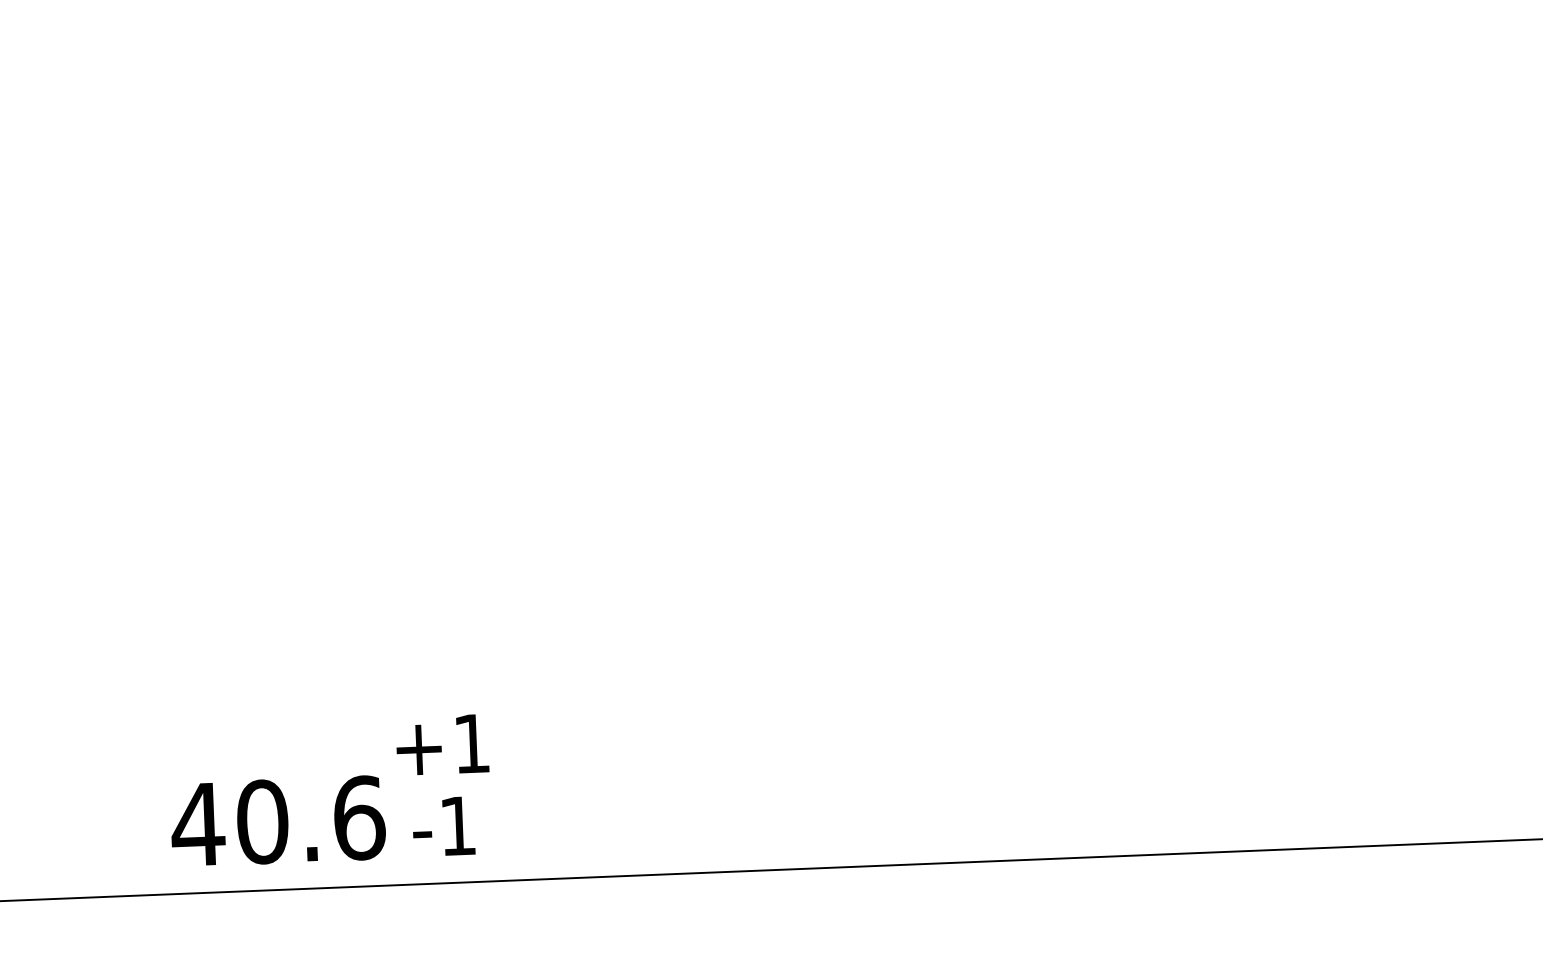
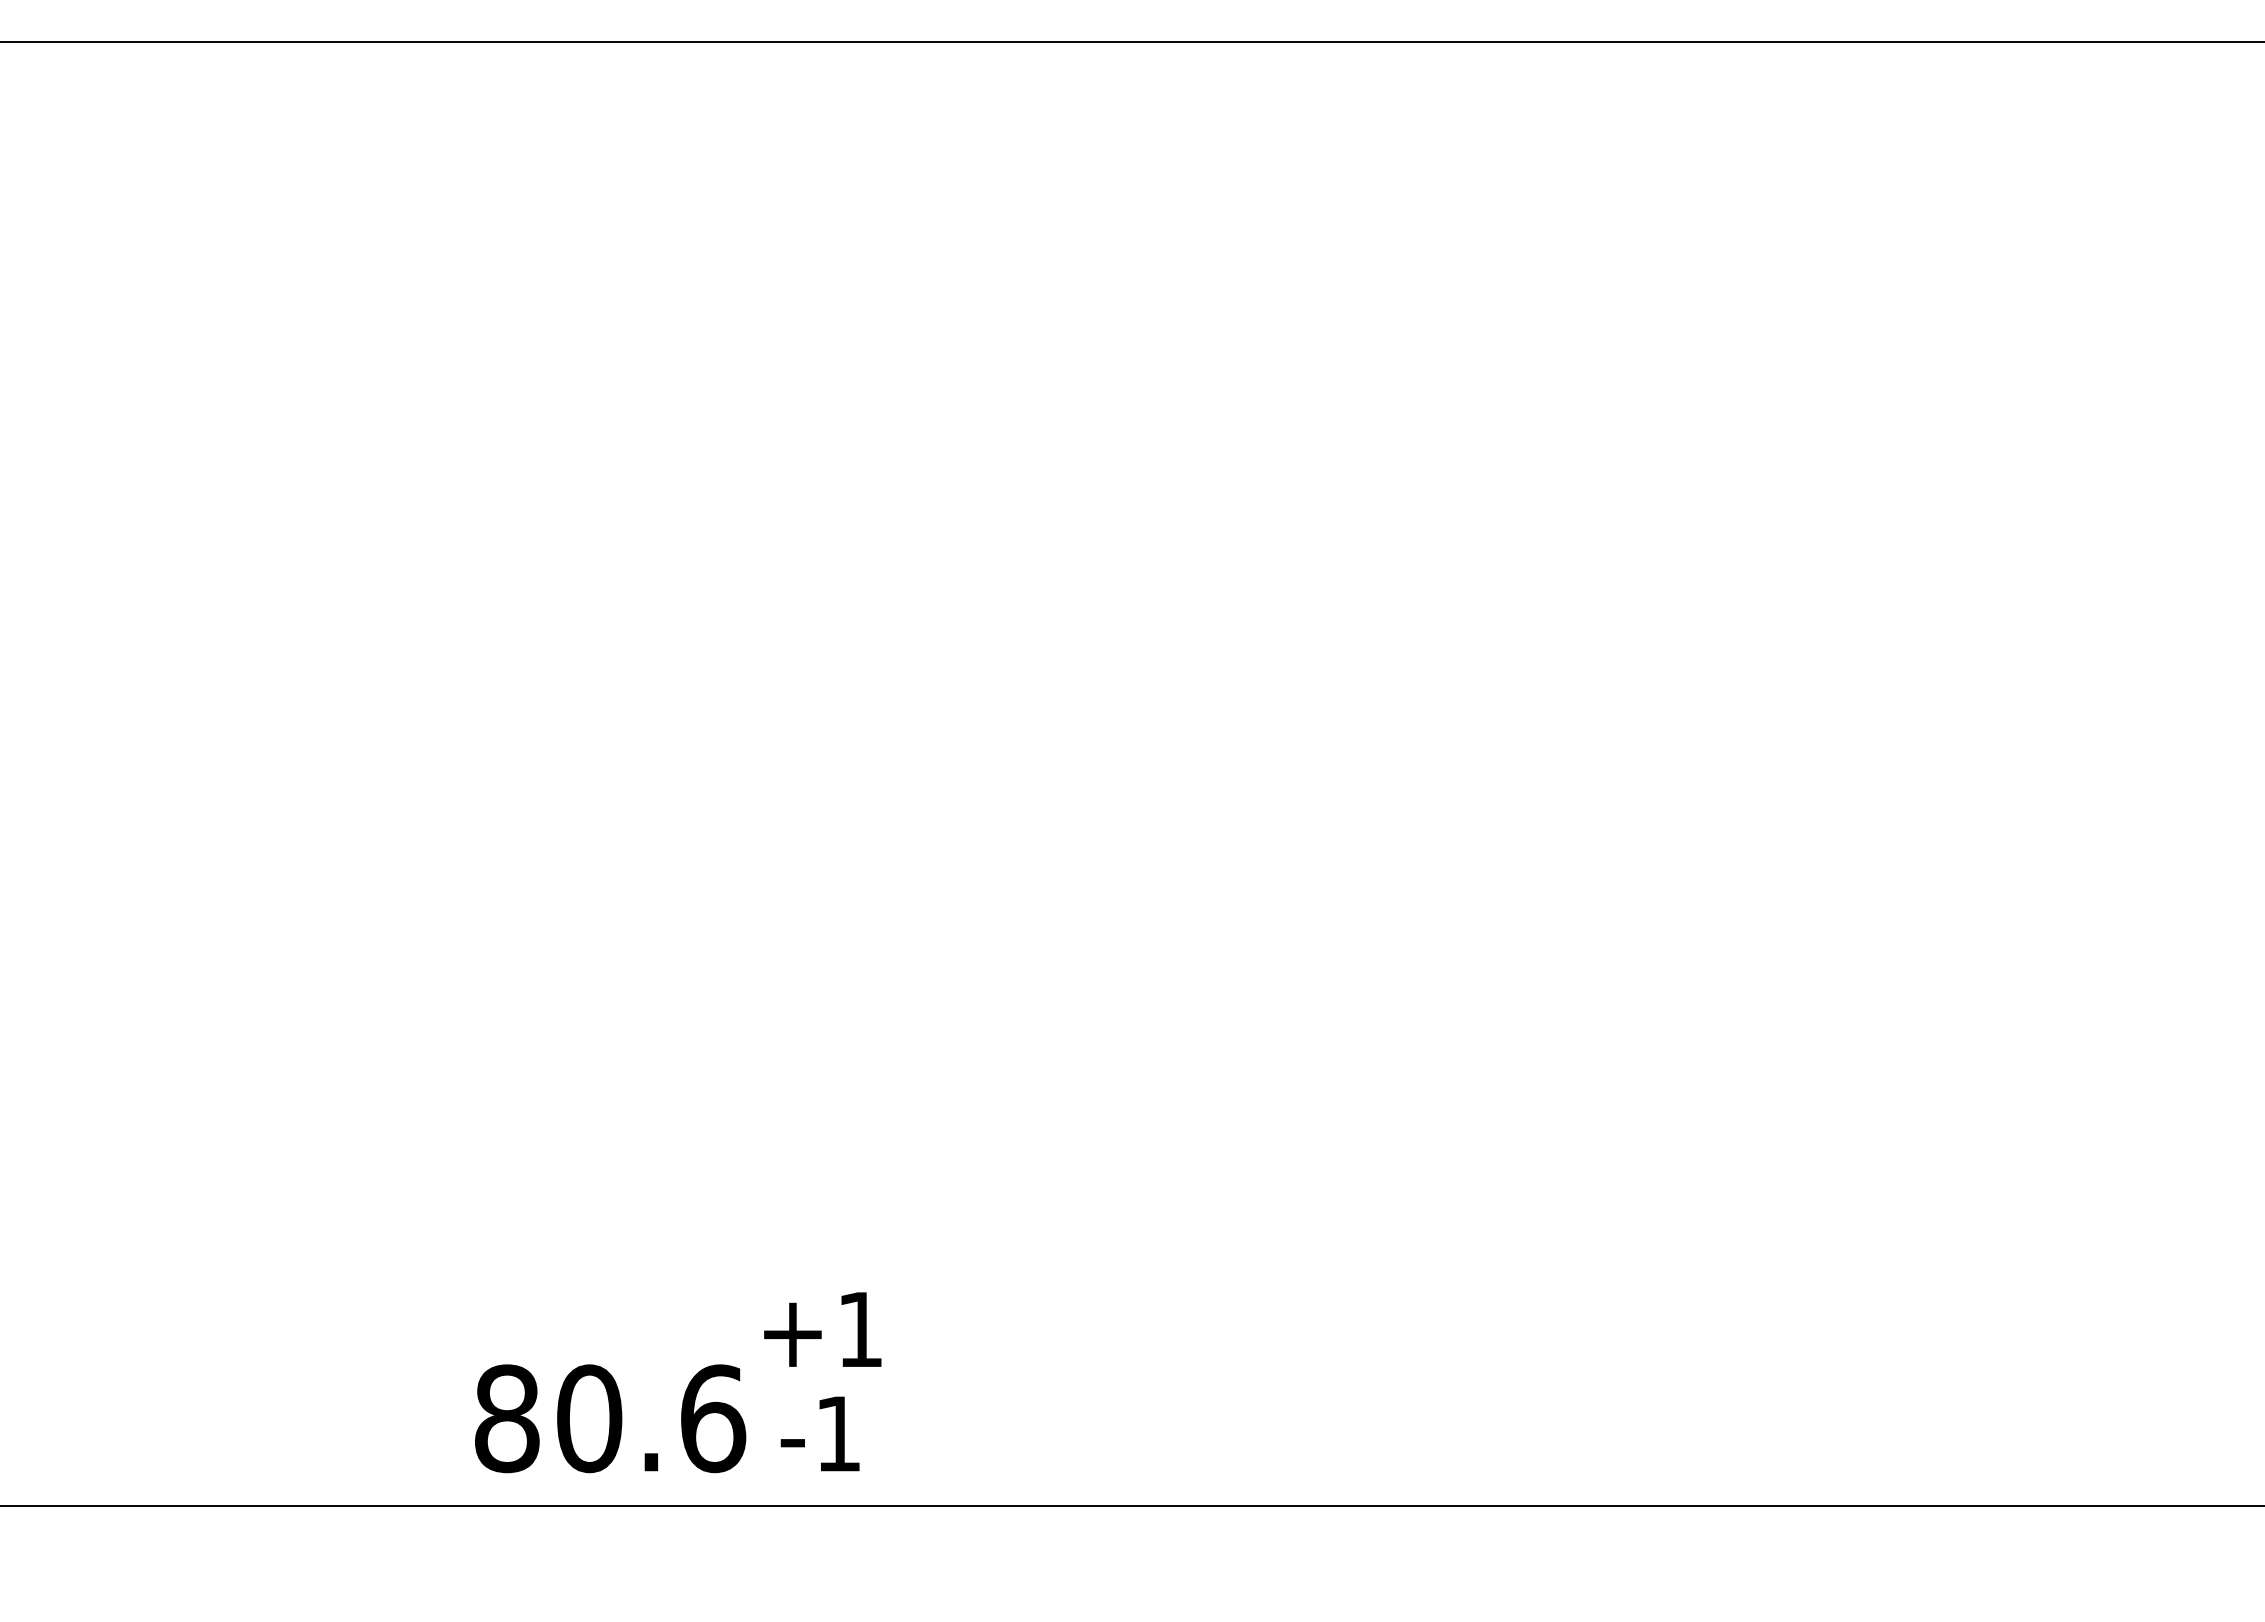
text: (197, 824) -> (506, 1418), 40.6 -> 80.6

